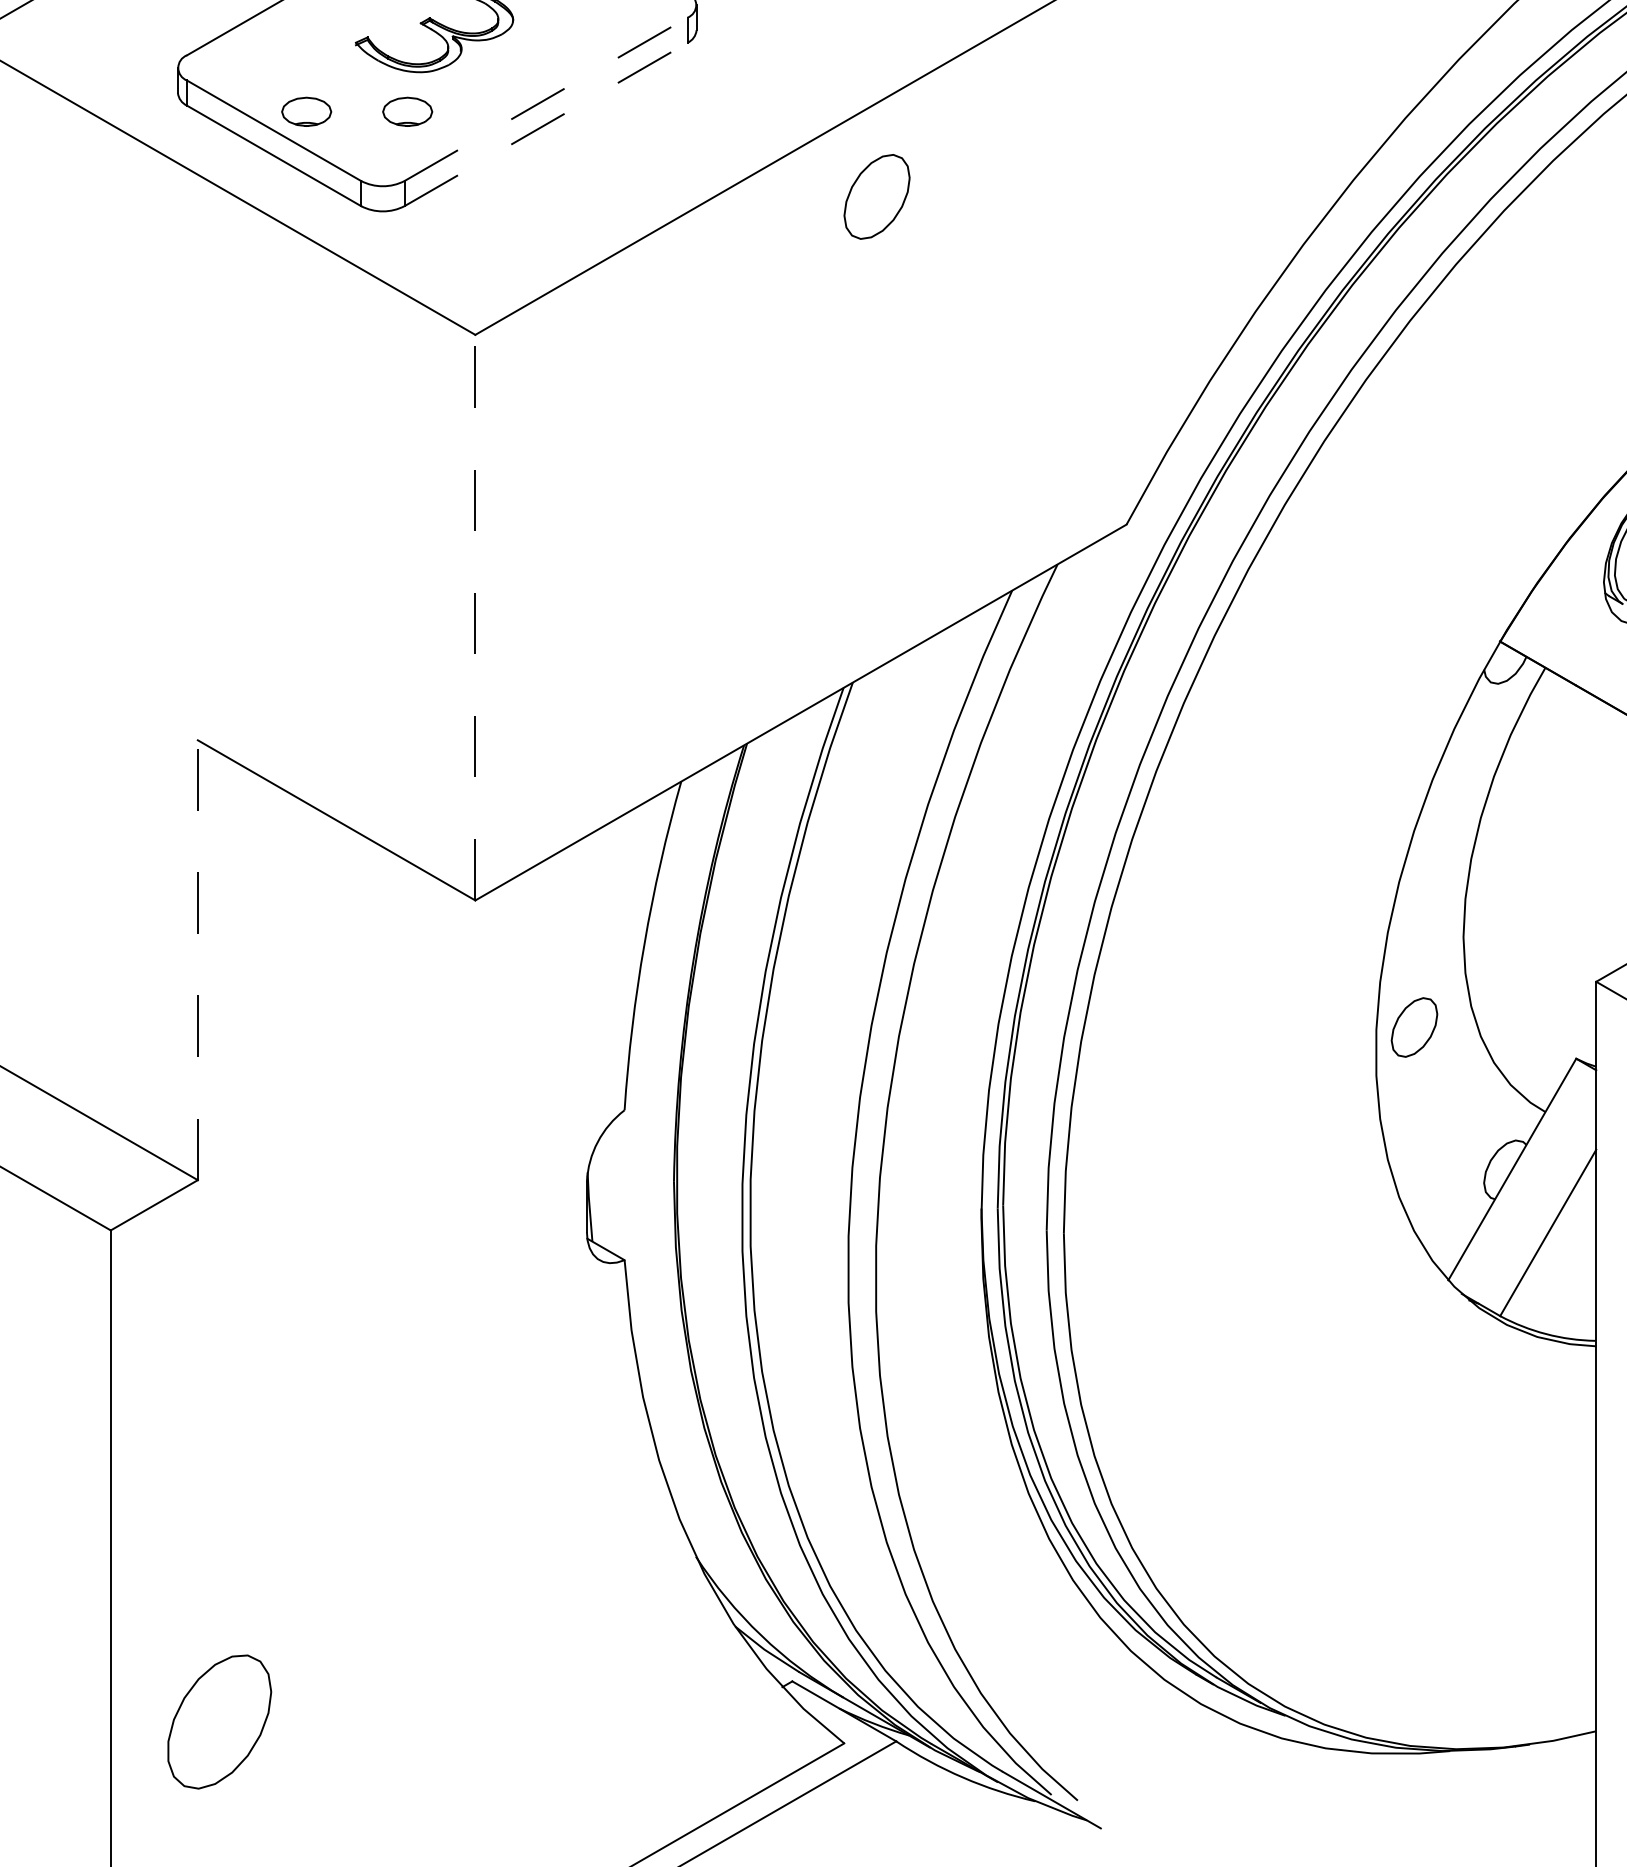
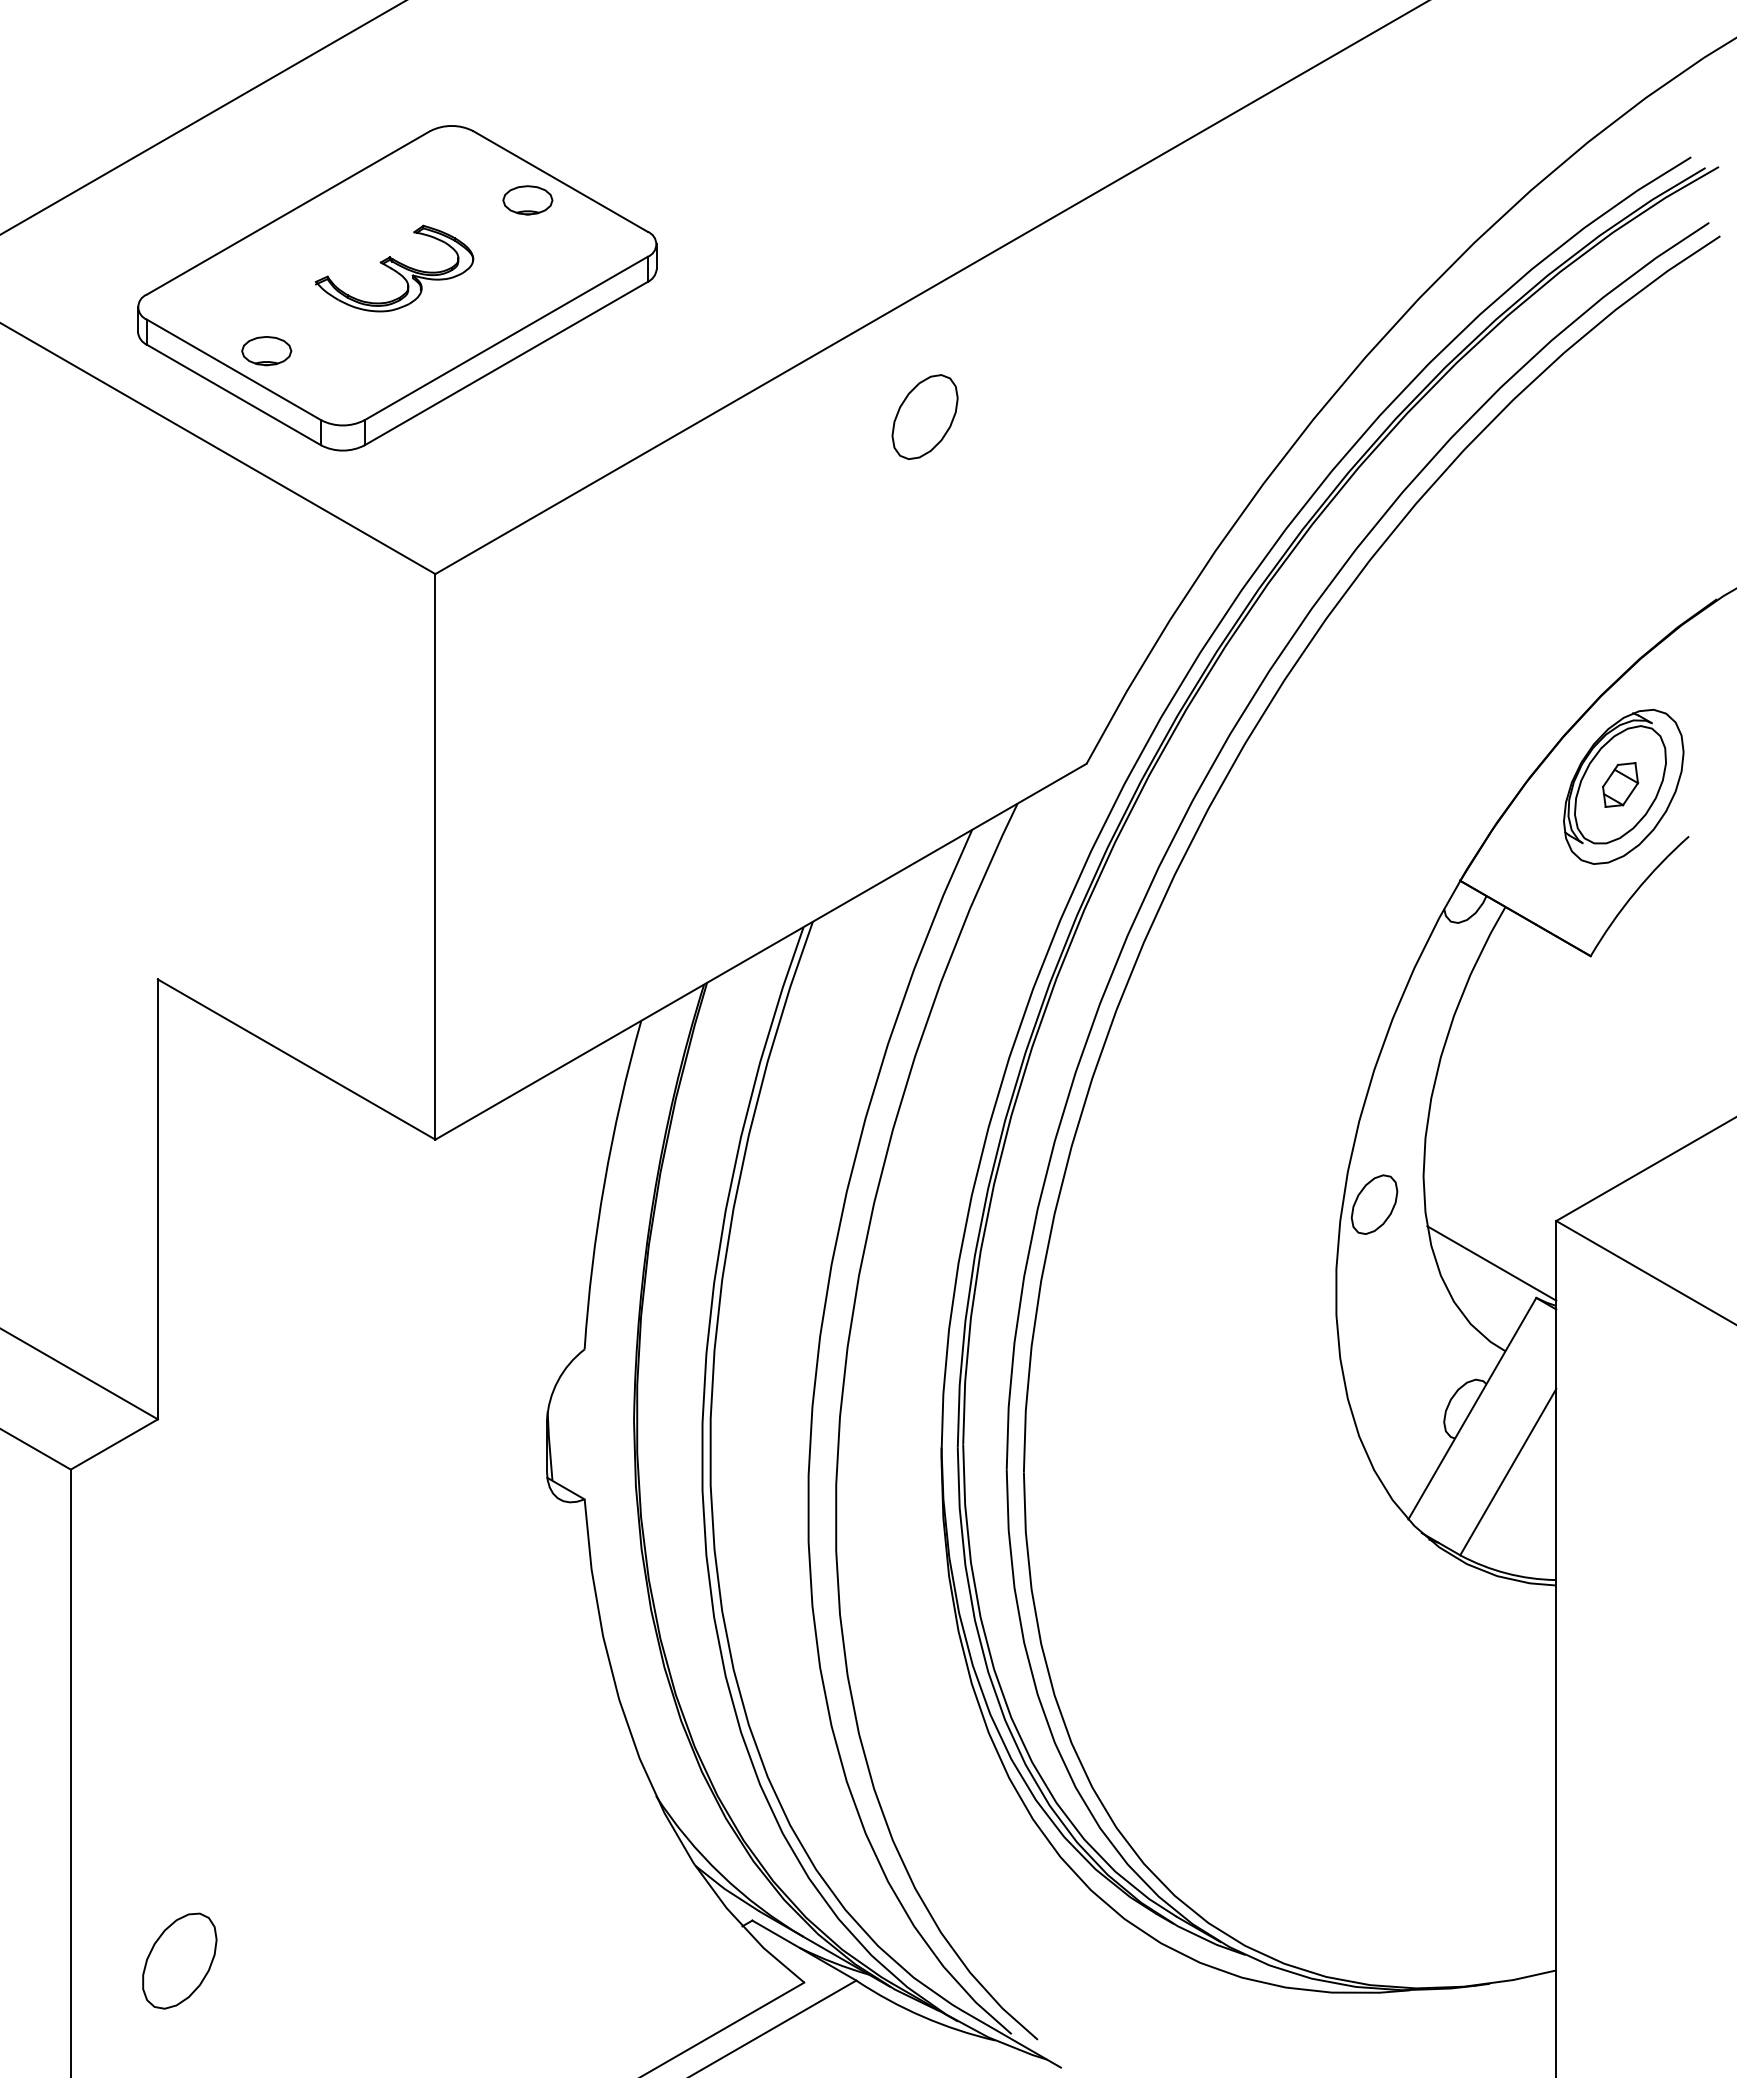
line: (546, 99) -> (506, 338), dashed -> solid
part: (407, 112) -> (367, 351), removed
line: (546, 124) -> (506, 363), dashed -> solid
part: (876, 196) -> (924, 416), moved
line: (475, 617) -> (435, 856), dashed -> solid
line: (197, 960) -> (157, 1199), dashed -> solid
line: (1531, 1024) -> (1491, 1263), added
part: (1414, 1027) -> (1374, 1204), moved
part: (219, 1721) -> (179, 1960), size x0.71

